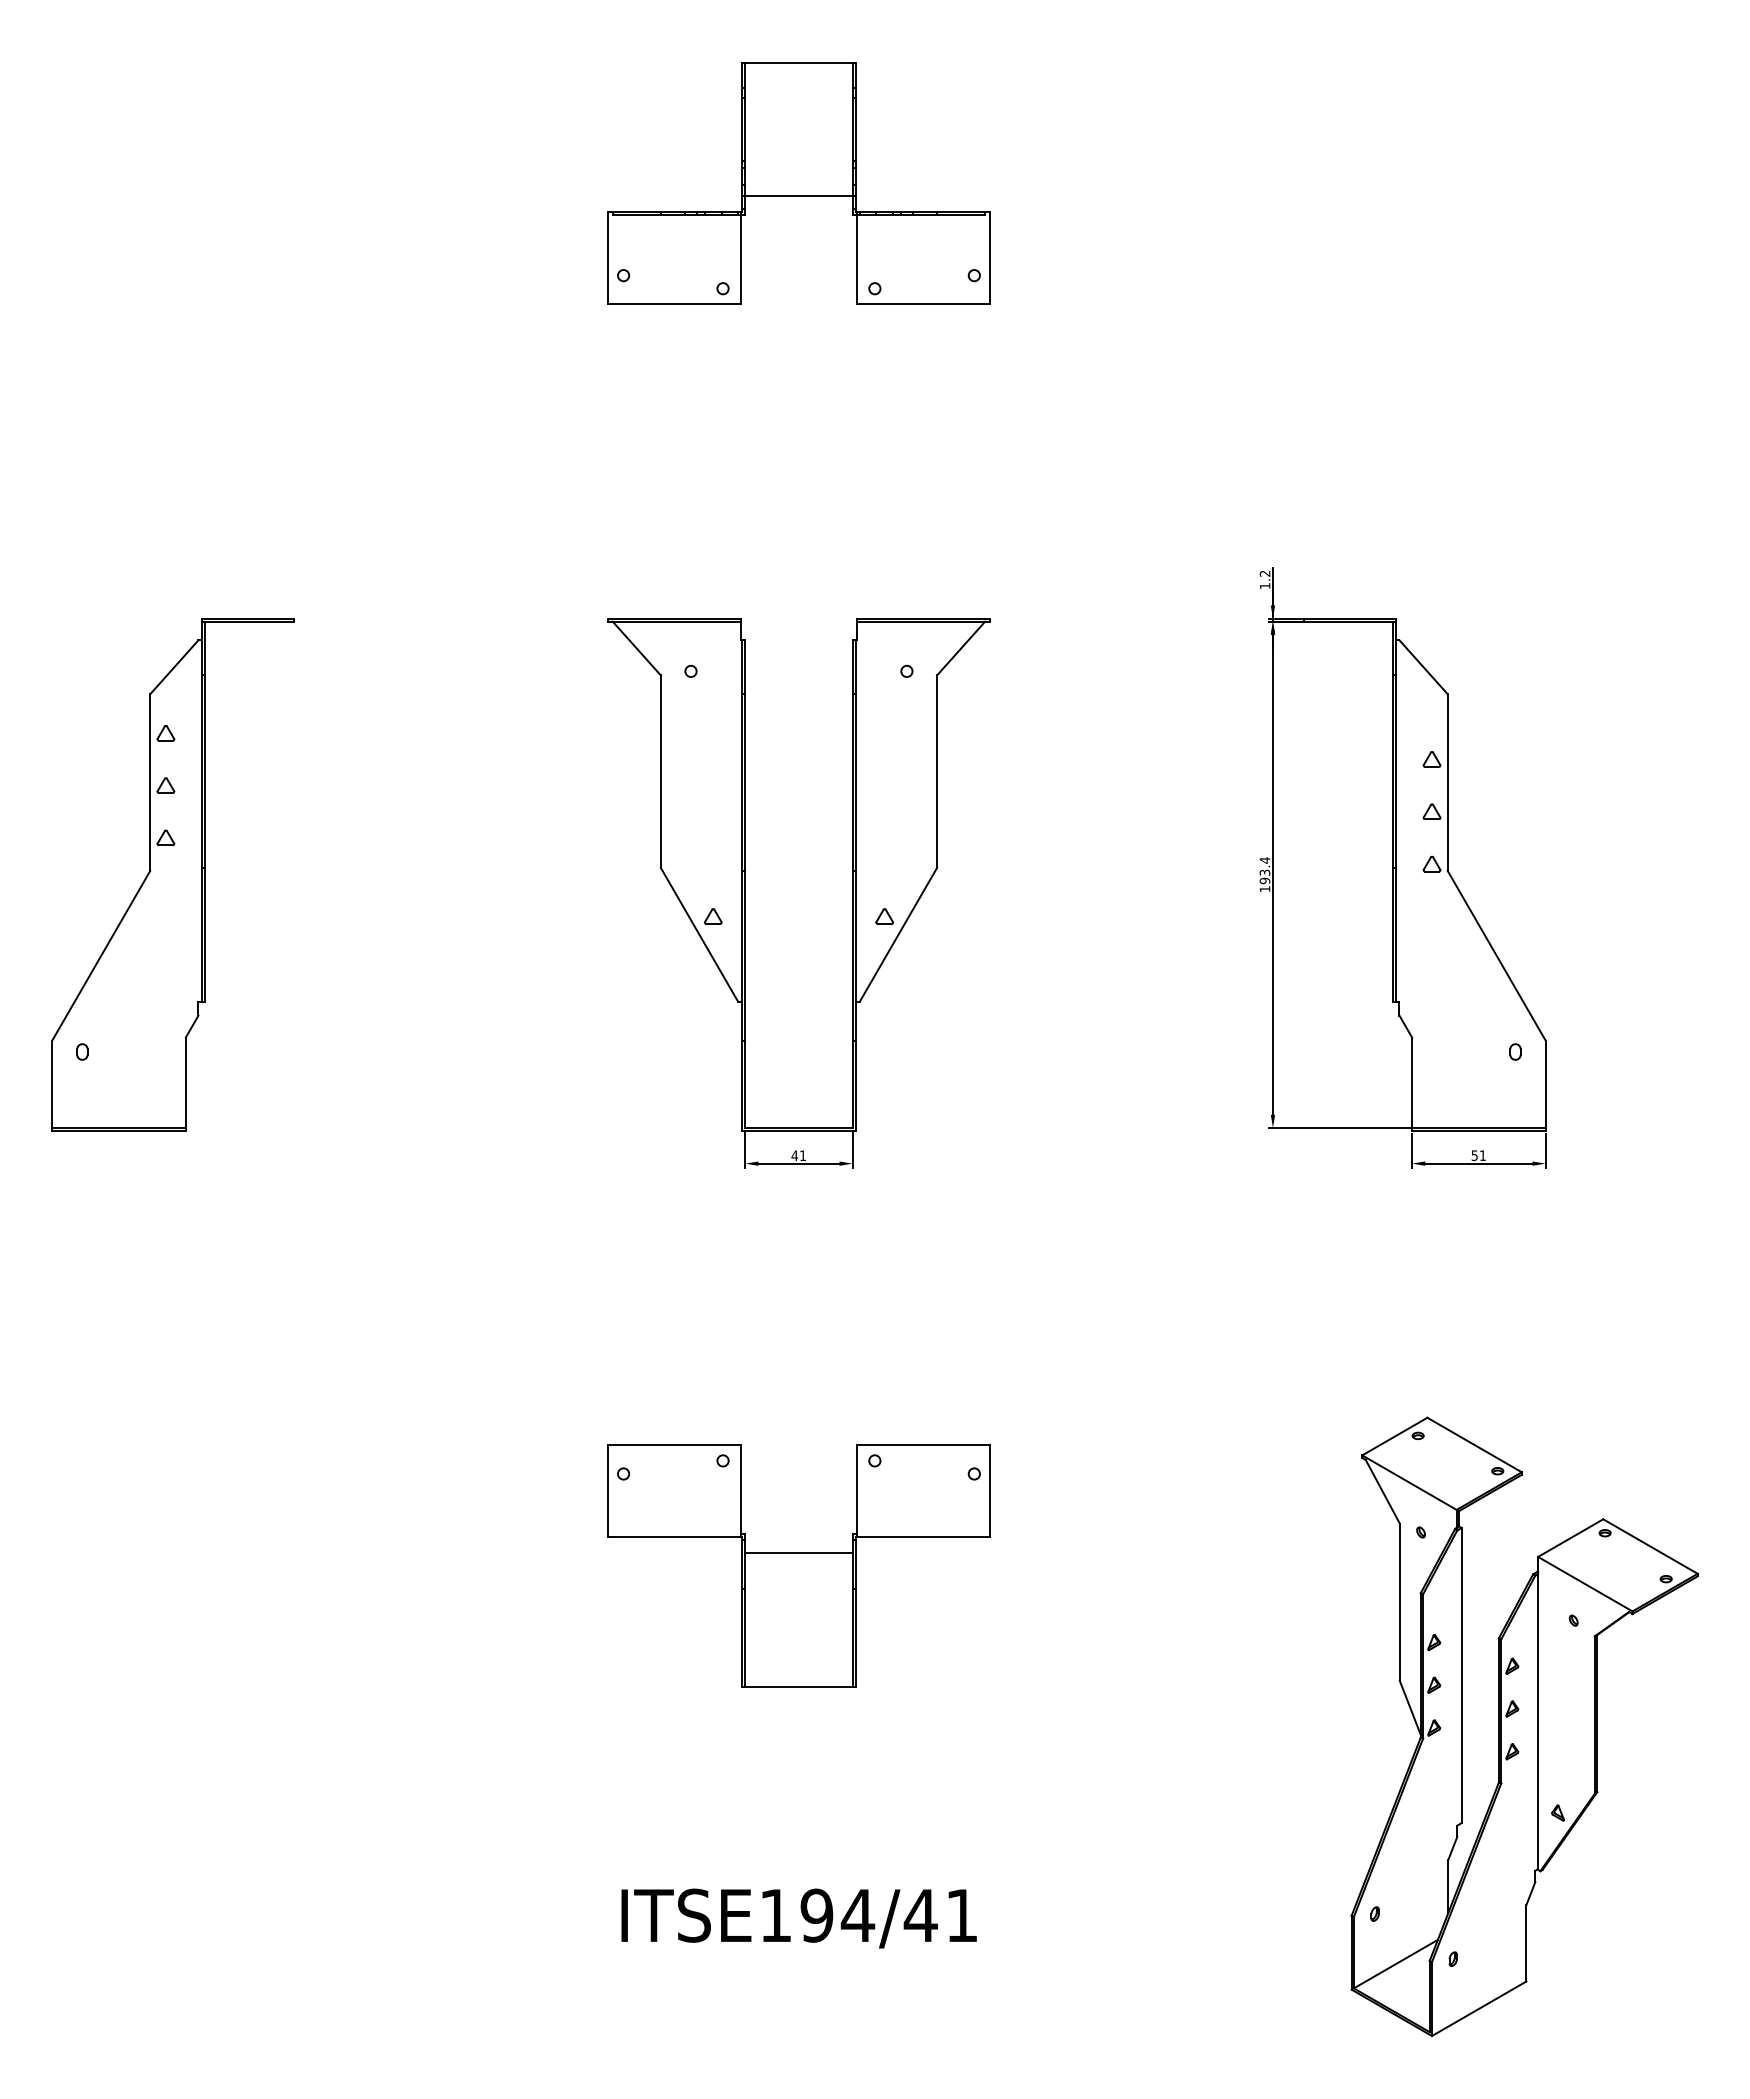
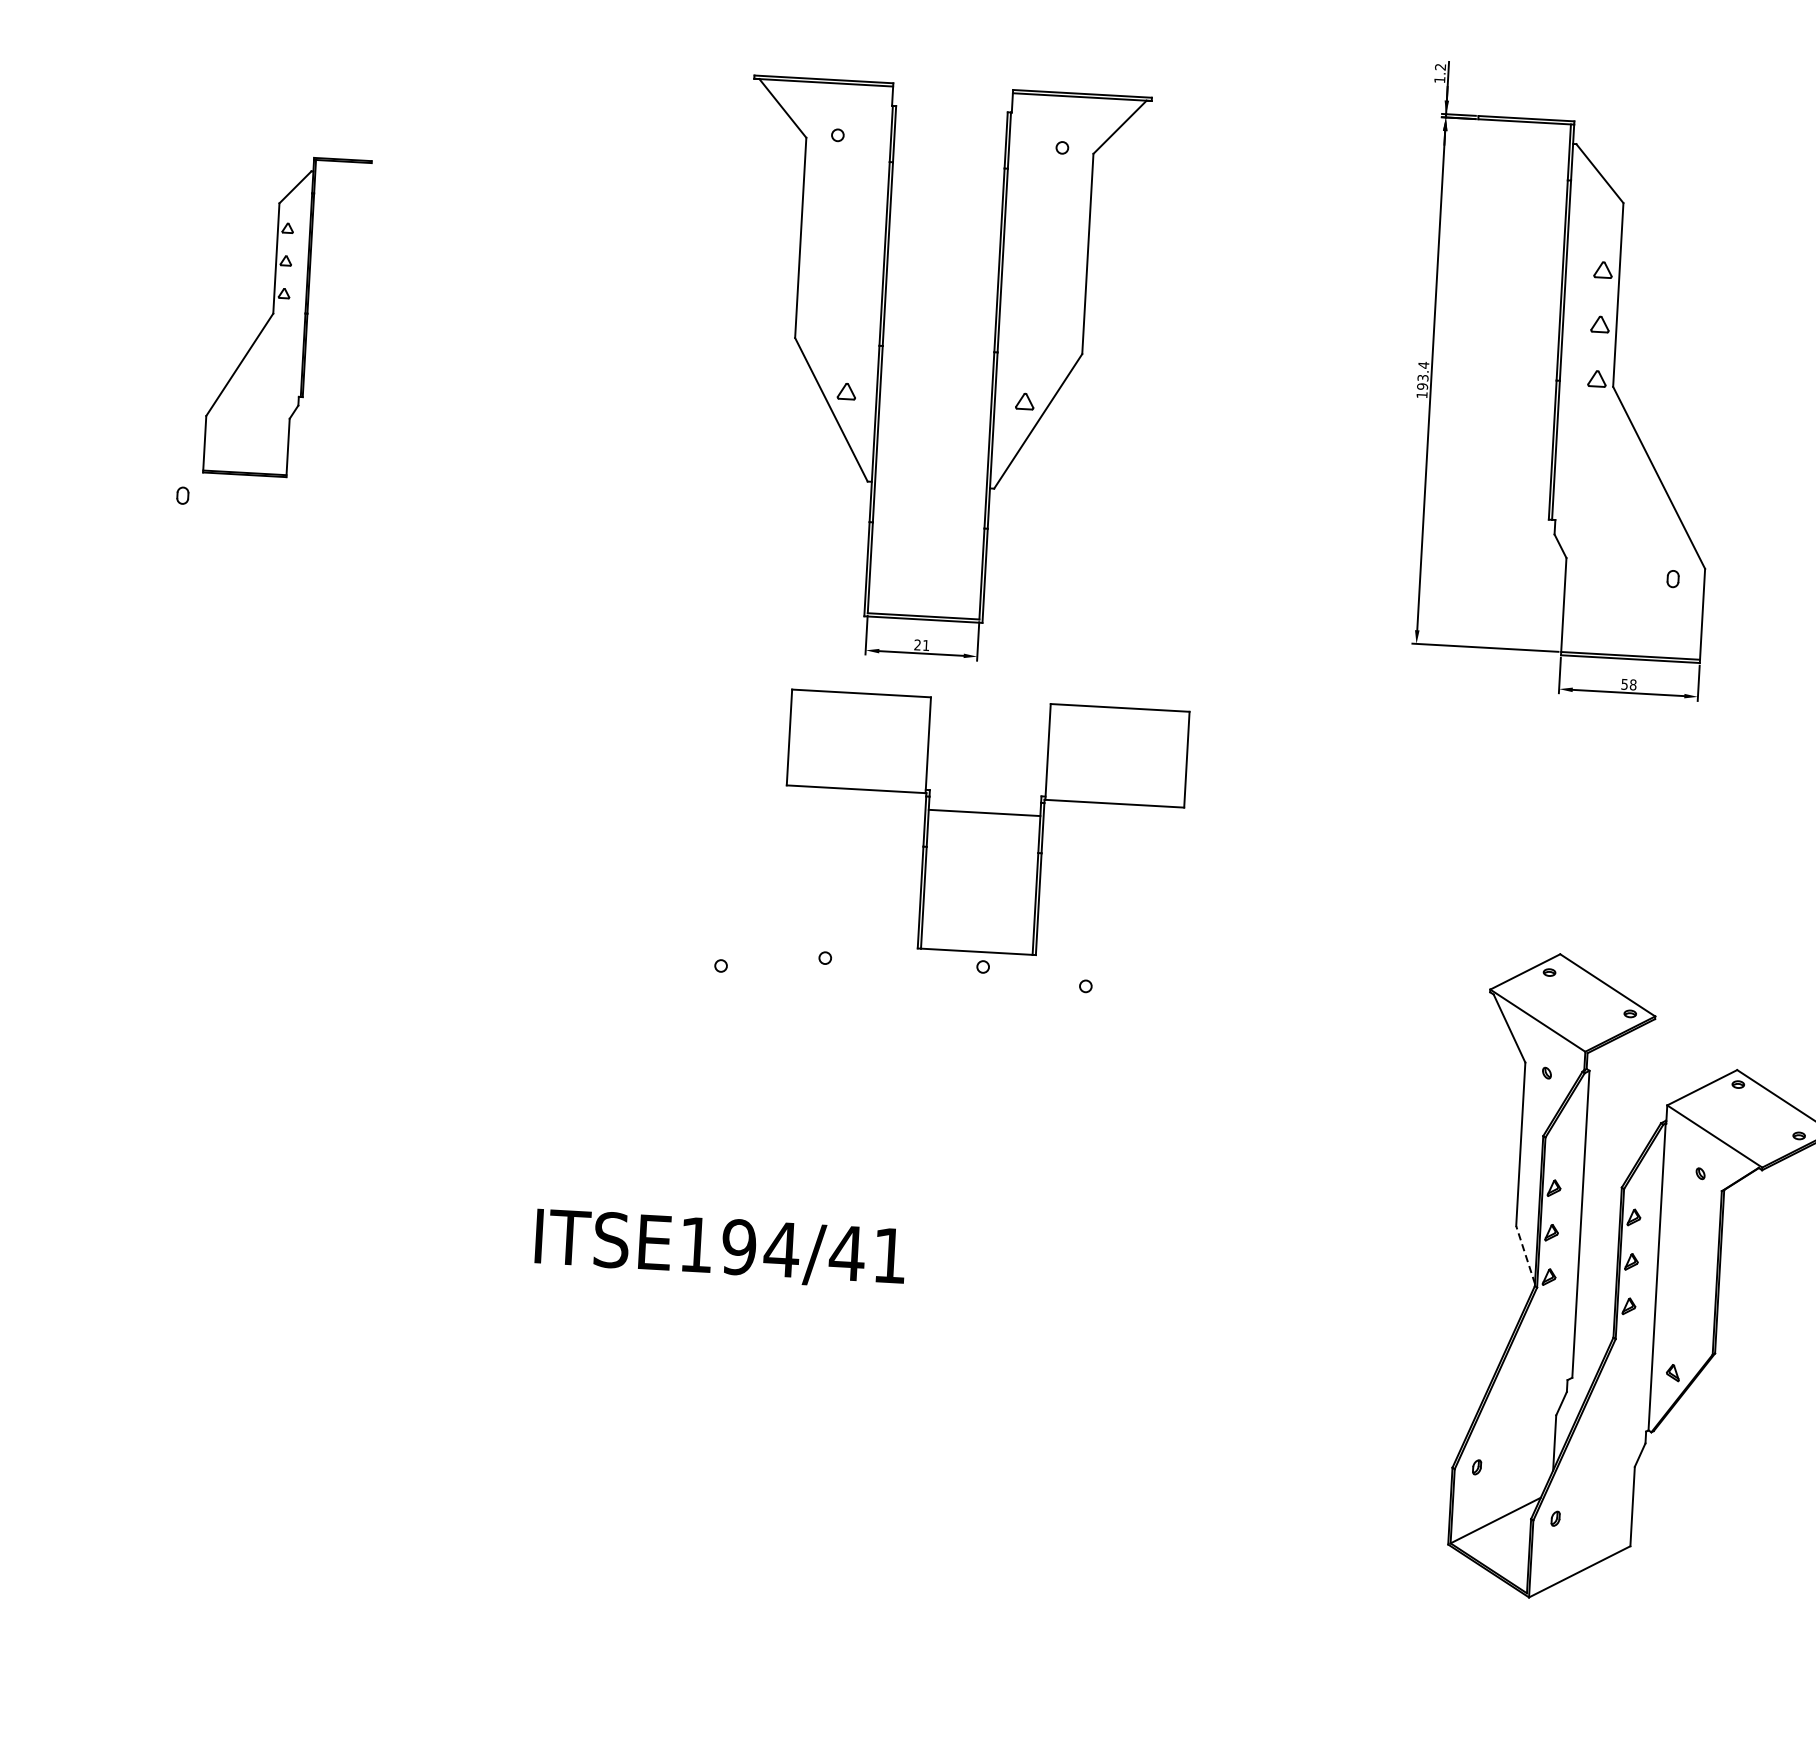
part: (172, 874) -> (286, 316), size x0.6
text: (794, 1155) -> (917, 644), 41 -> 21
text: (1482, 1155) -> (1632, 684), 51 -> 58
part: (798, 1565) -> (983, 825), moved
line: (1410, 1707) -> (1525, 1254), solid -> dashed
text: (798, 1918) -> (719, 1249), moved

